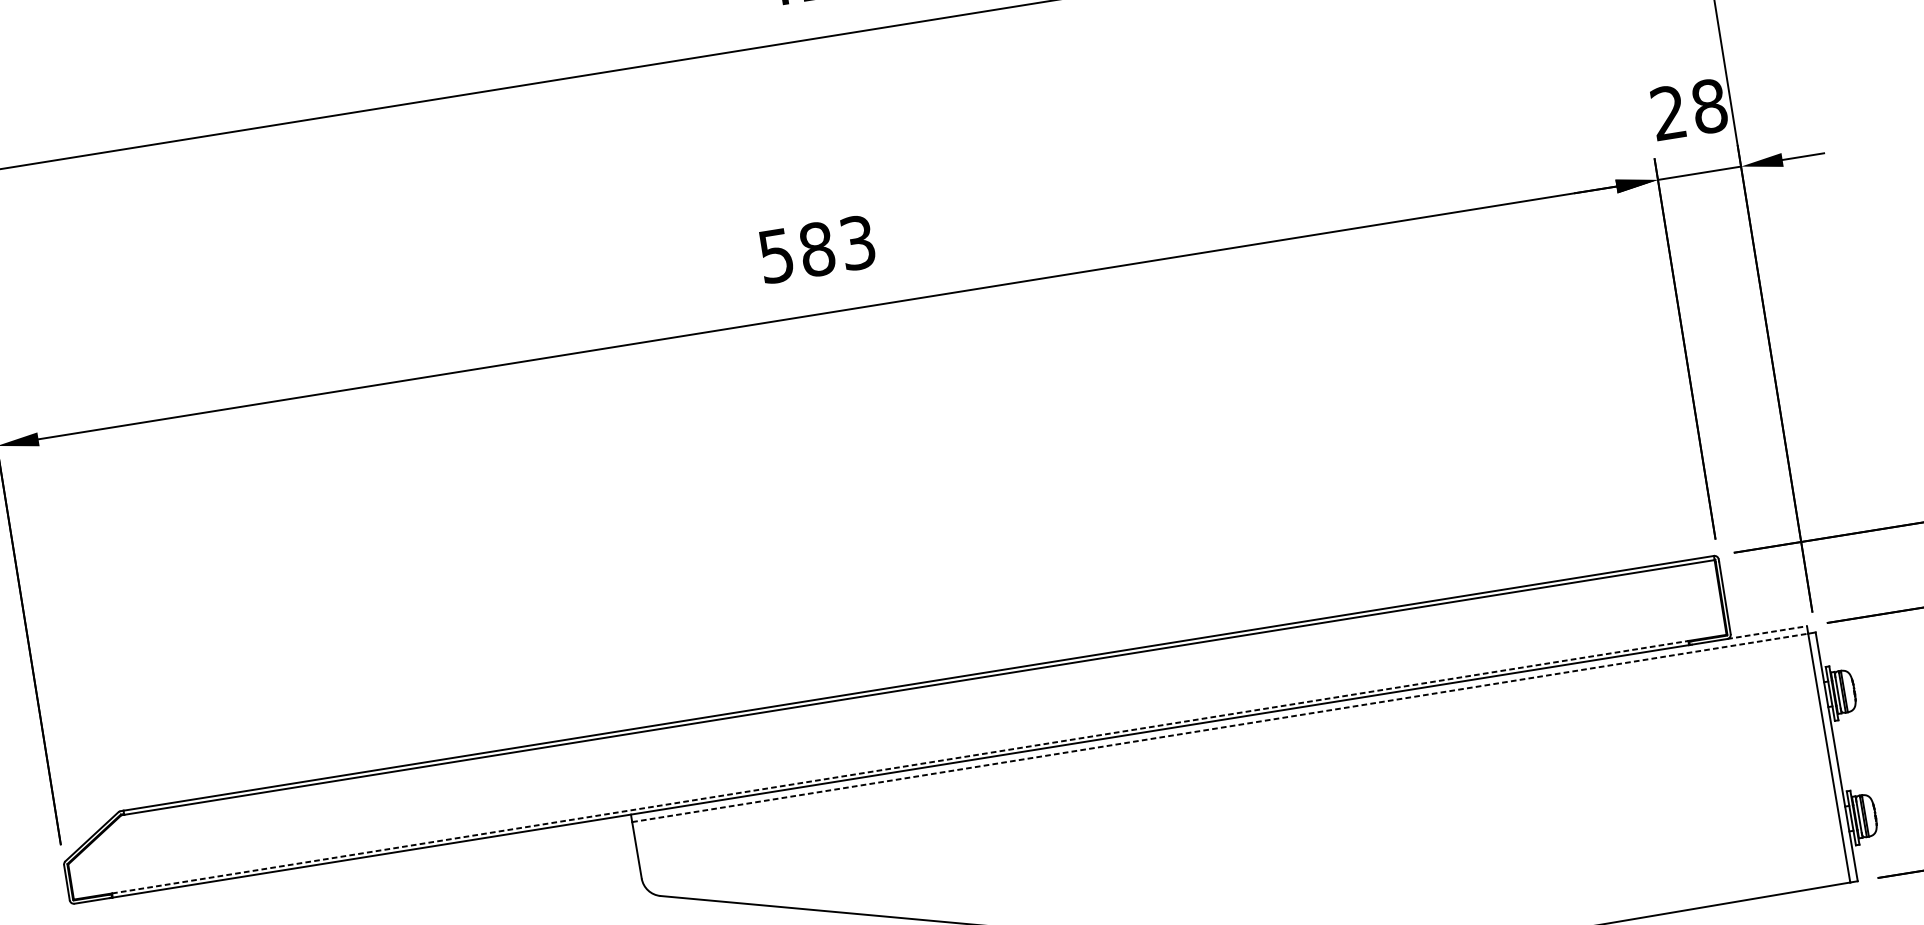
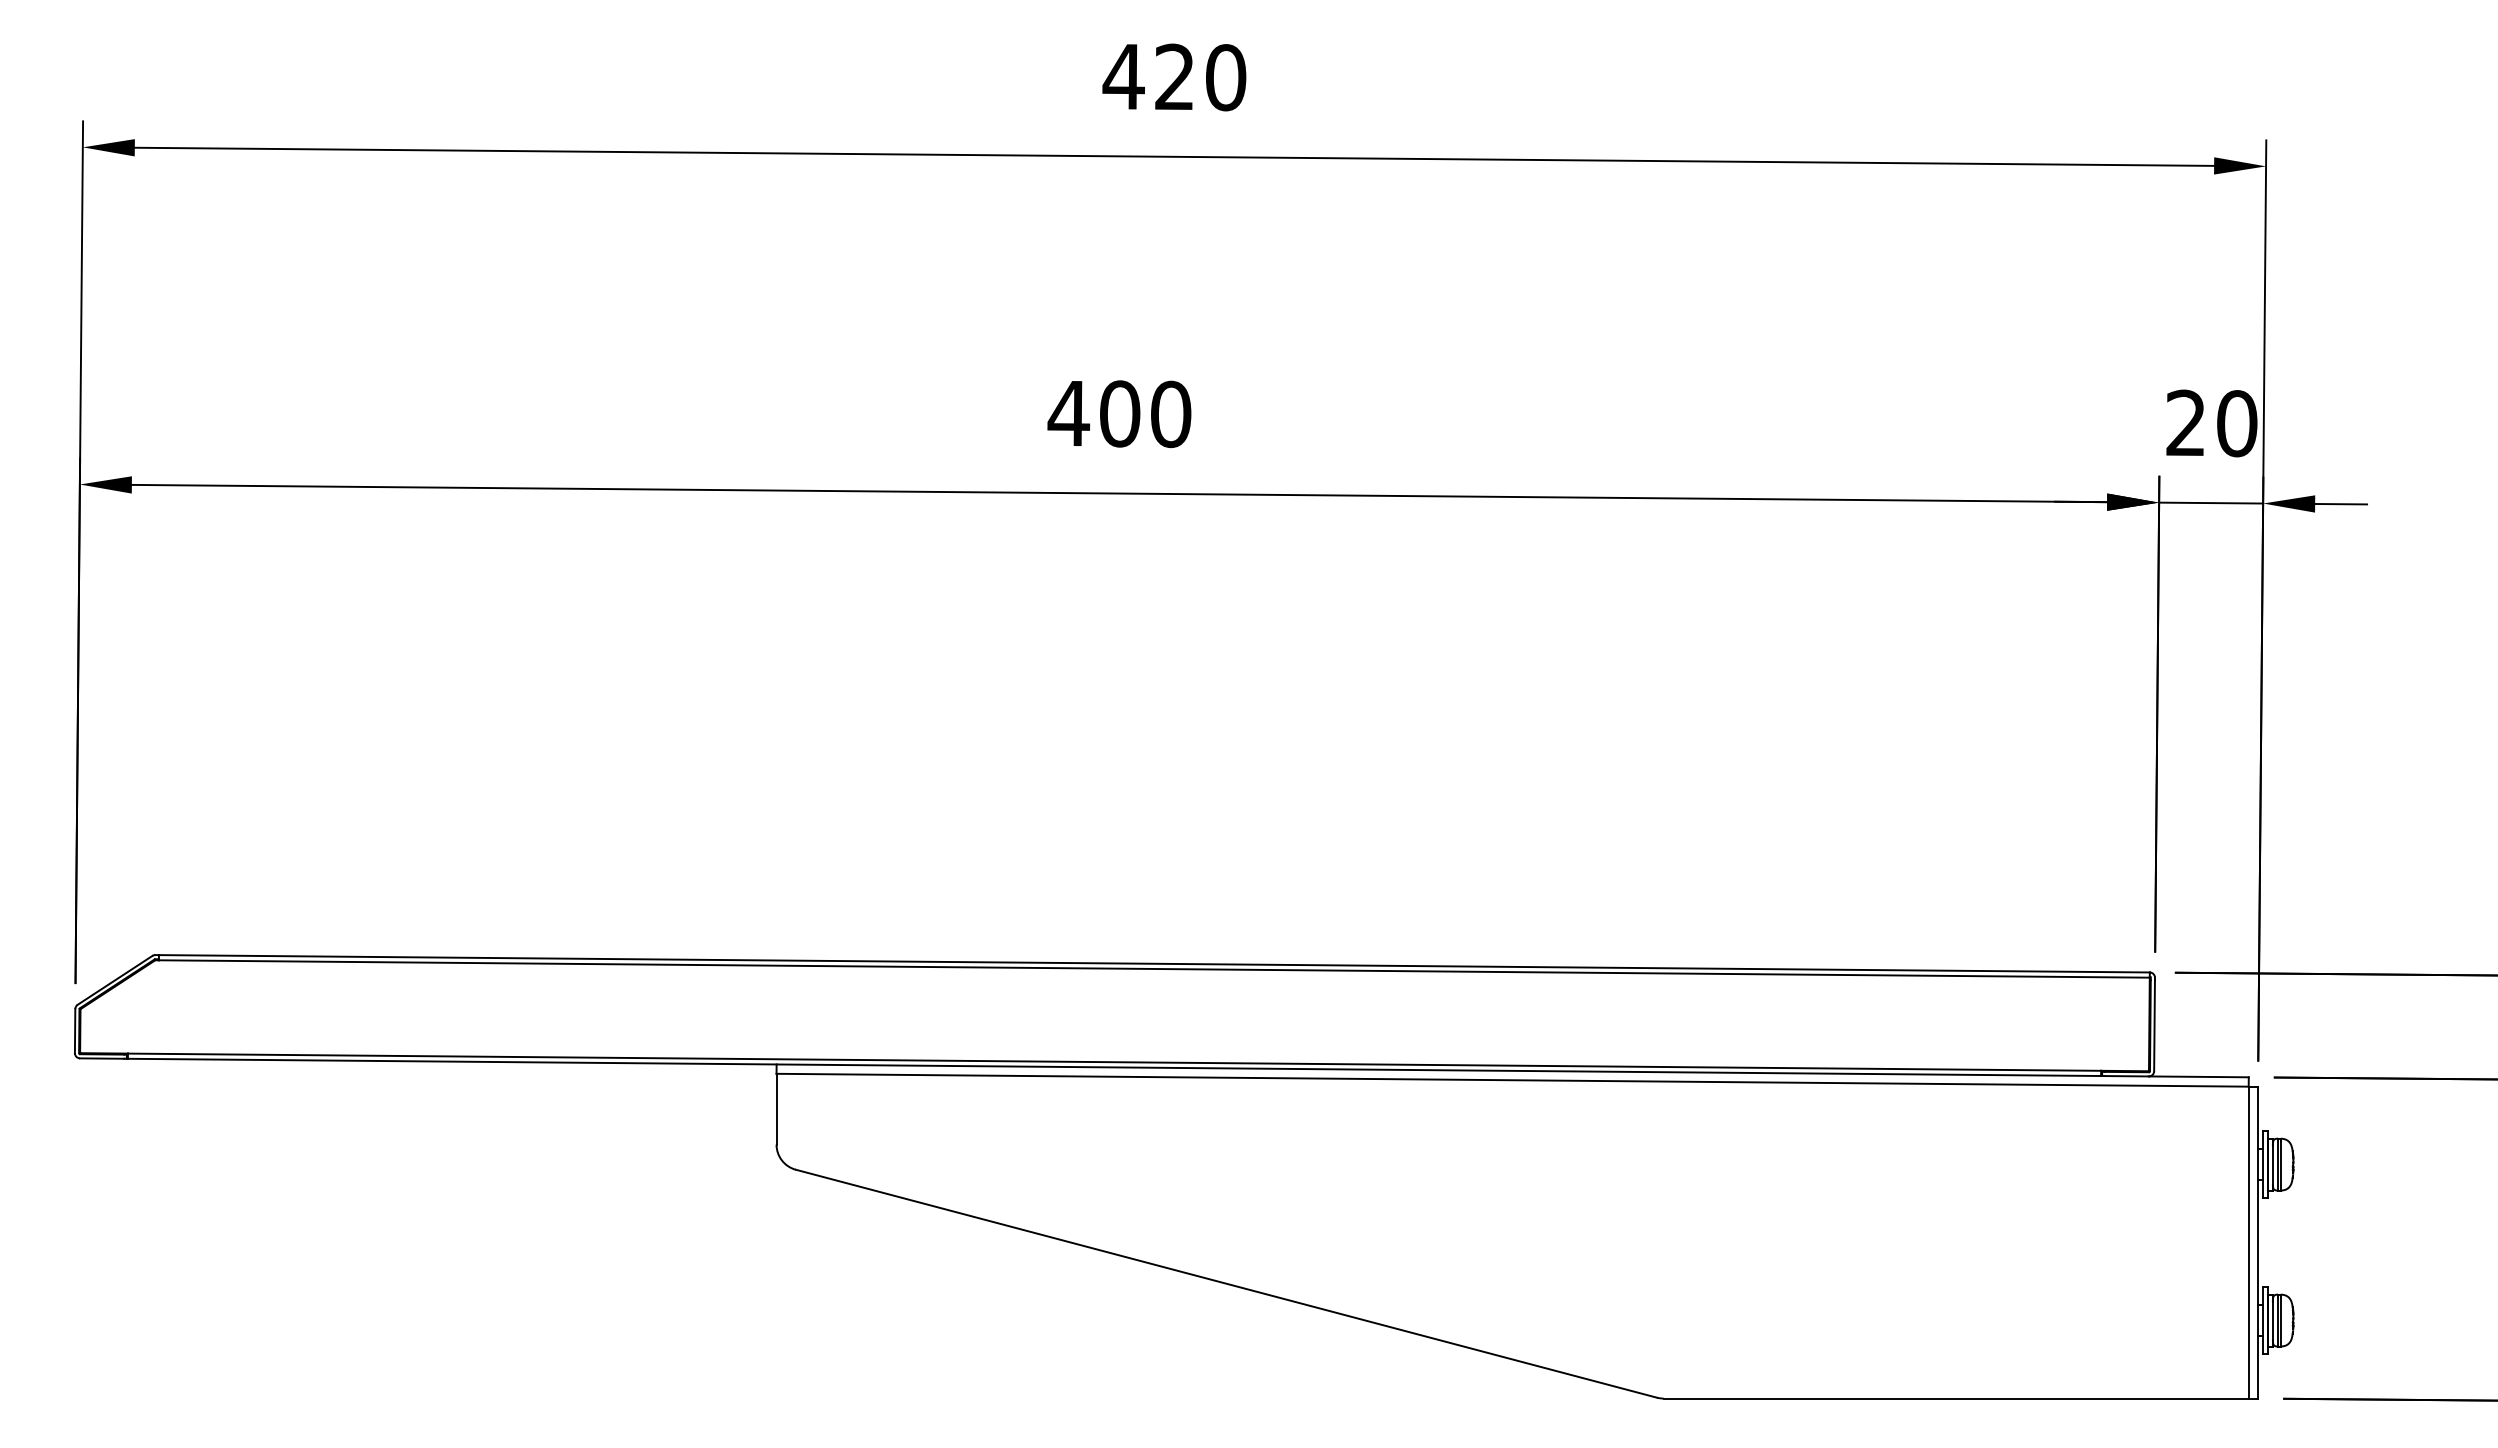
text: (1709, 106) -> (2237, 423), 28 -> 20
text: (816, 249) -> (1119, 414), 583 -> 400
line: (1766, 632) -> (2198, 1076), dashed -> solid
line: (1220, 727) -> (1513, 1080), dashed -> solid
line: (900, 767) -> (1114, 1062), dashed -> solid

